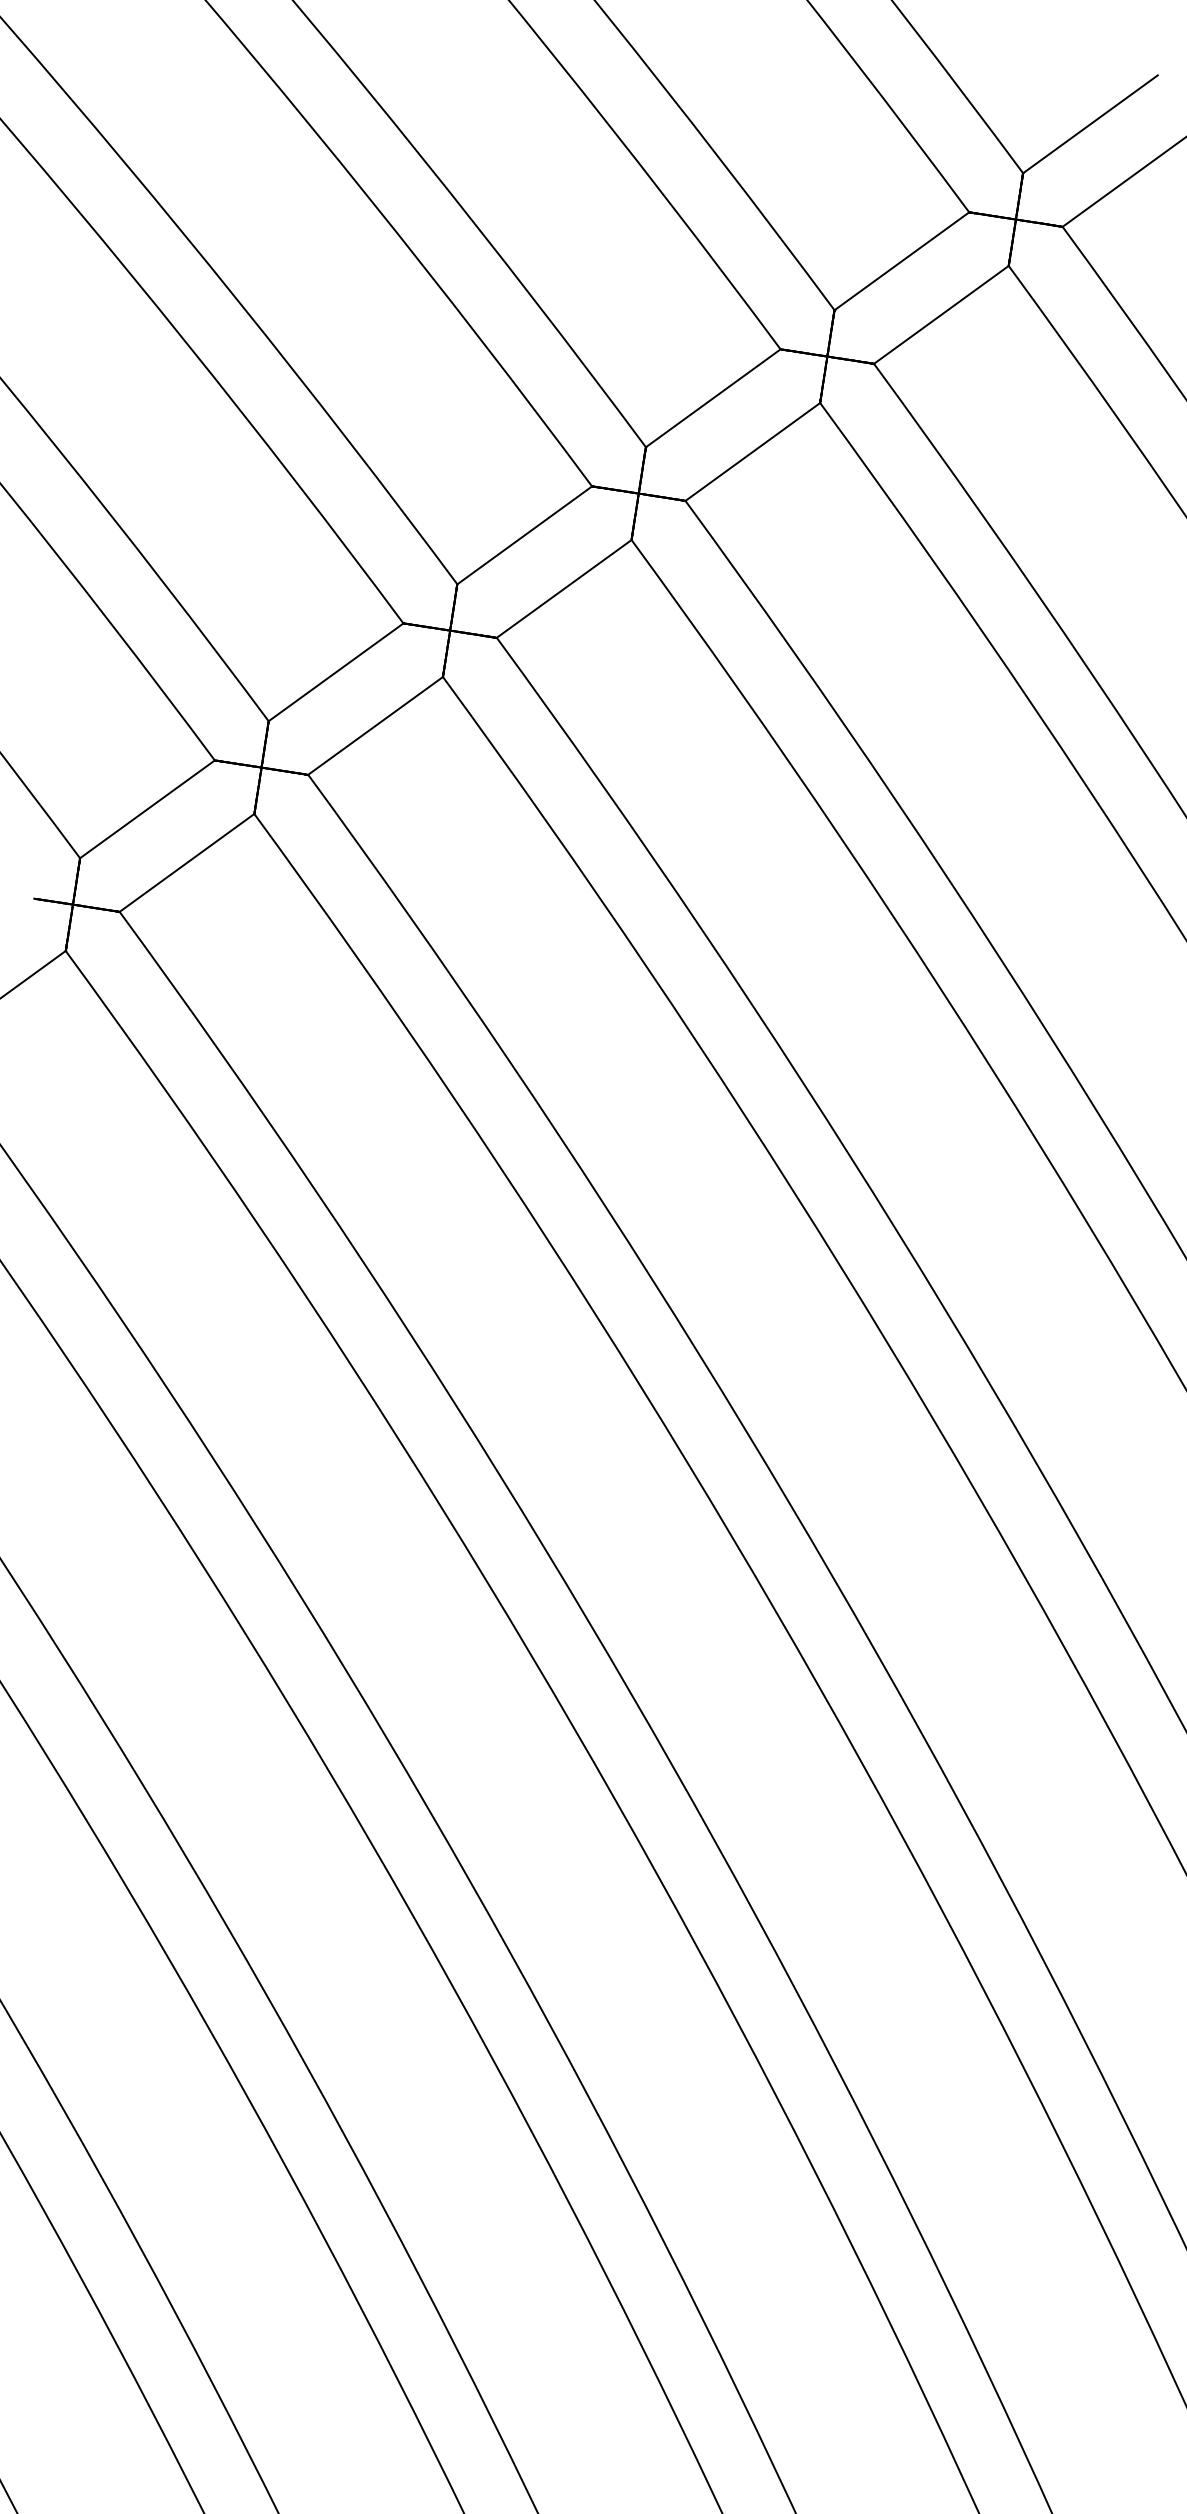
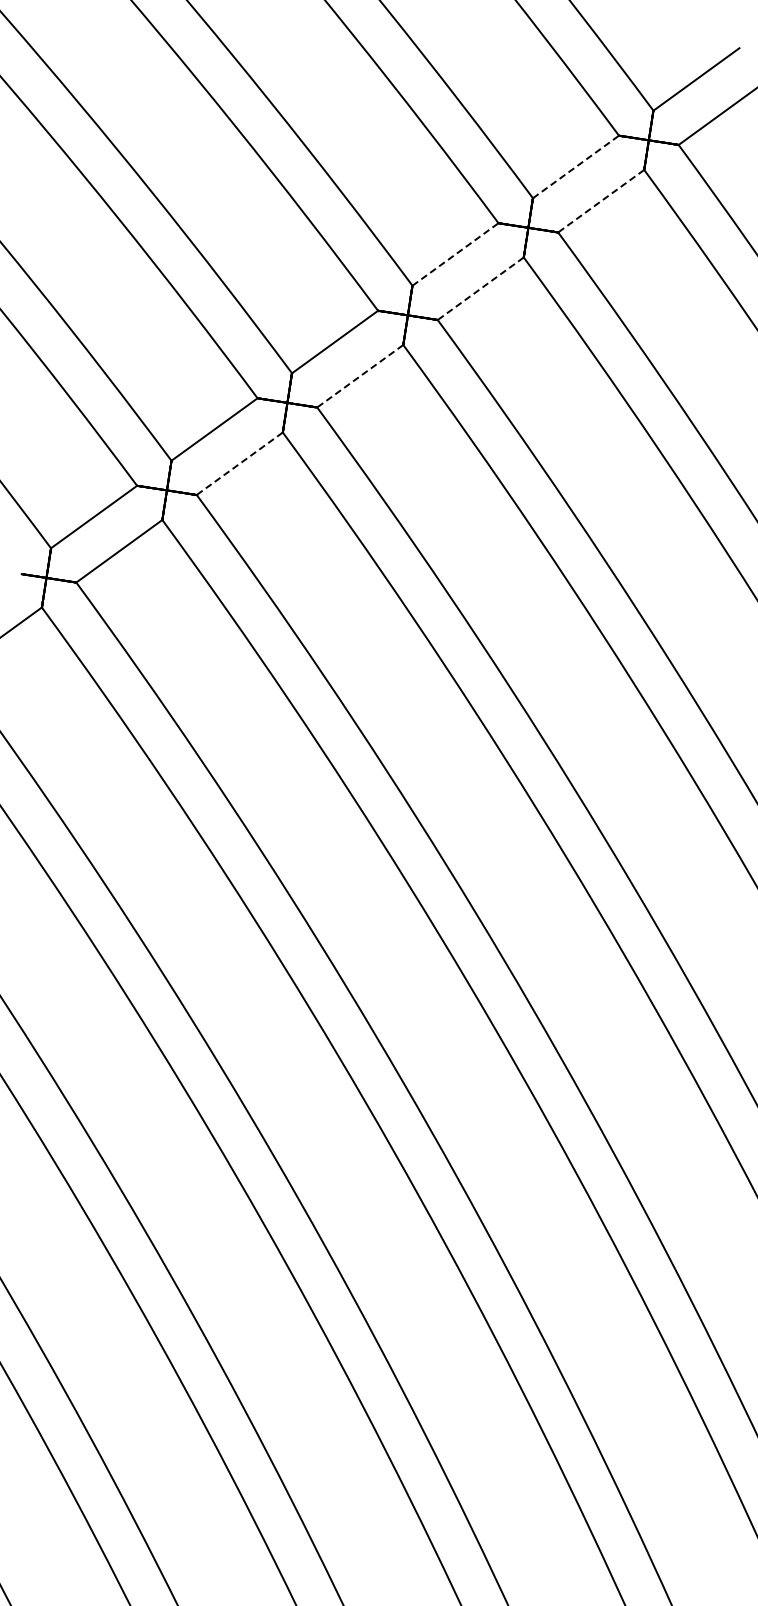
line: (902, 260) -> (576, 166), solid -> dashed
line: (940, 315) -> (600, 201), solid -> dashed
line: (713, 398) -> (455, 254), solid -> dashed
line: (752, 453) -> (480, 289), solid -> dashed
line: (562, 589) -> (359, 376), solid -> dashed
line: (375, 727) -> (239, 464), solid -> dashed

